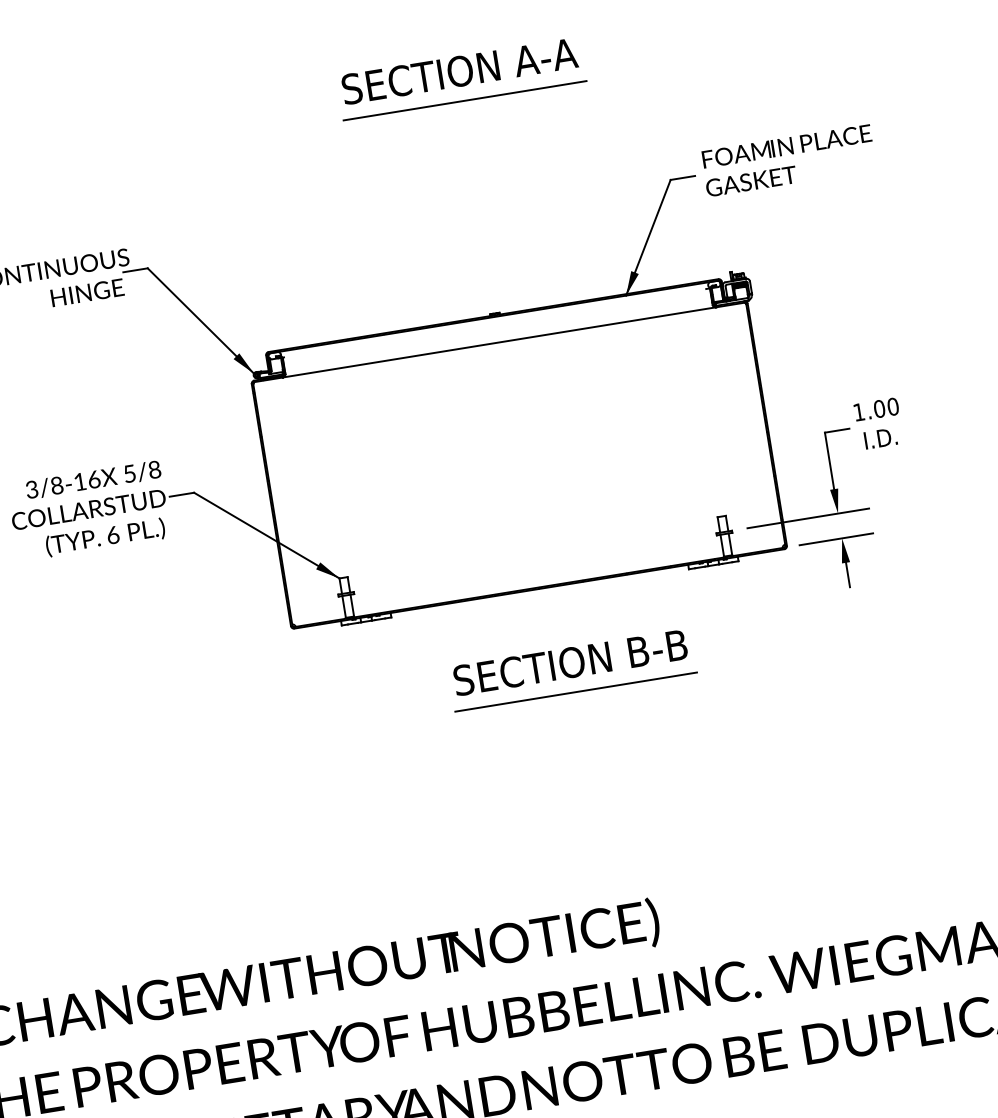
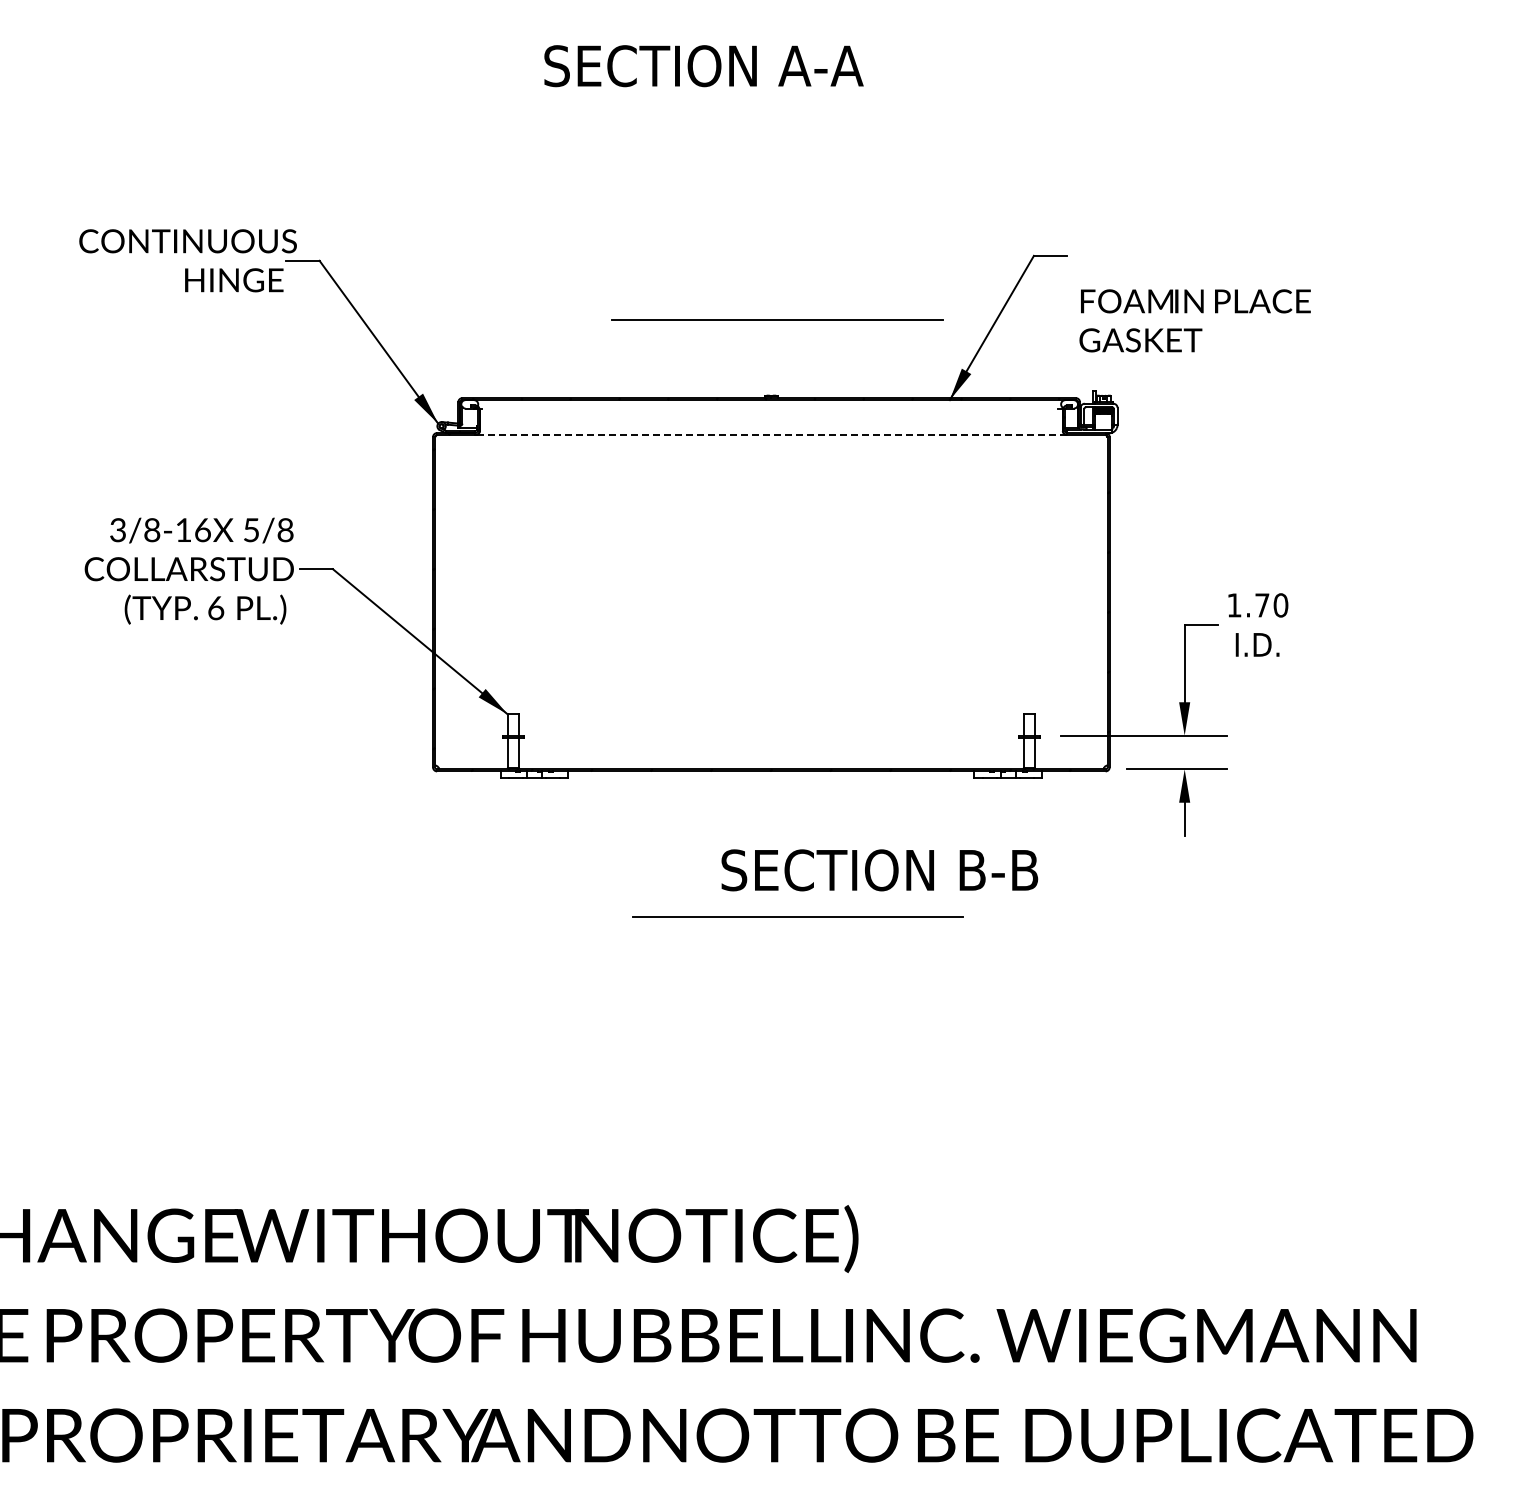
text: (459, 71) -> (703, 66), moved
line: (464, 100) -> (777, 319), moved
text: (788, 160) -> (1194, 320), moved
line: (499, 342) -> (771, 435), solid -> dashed
text: (879, 409) -> (1262, 605), 1.00 -> 1.70
text: (570, 662) -> (879, 870), moved

